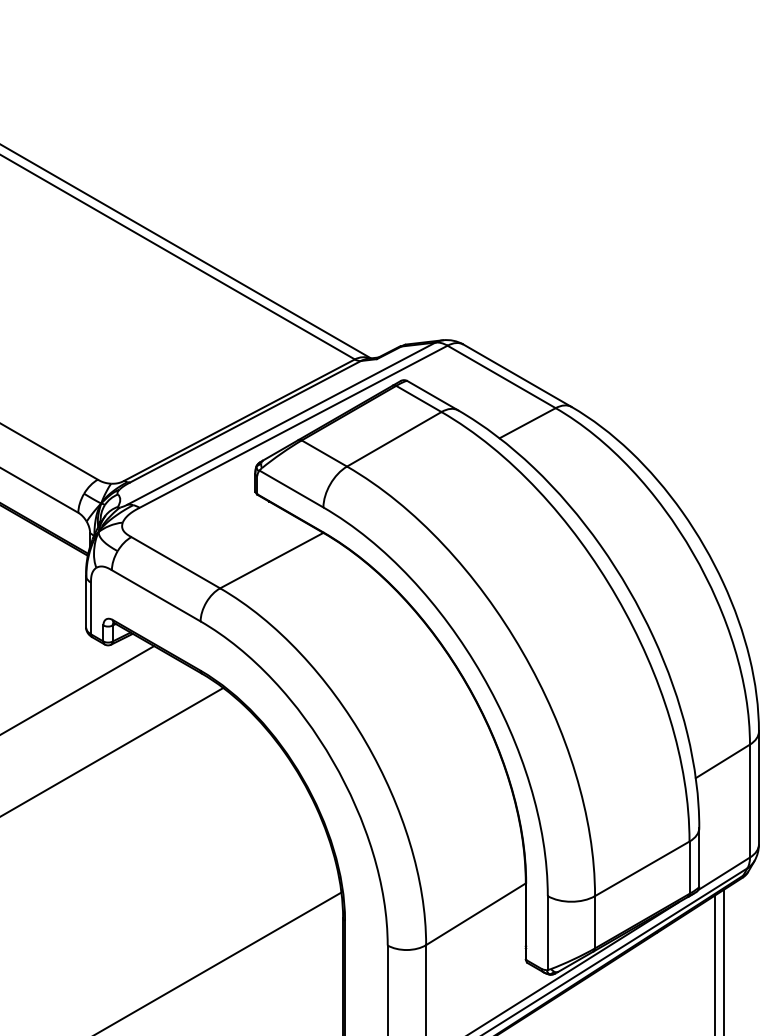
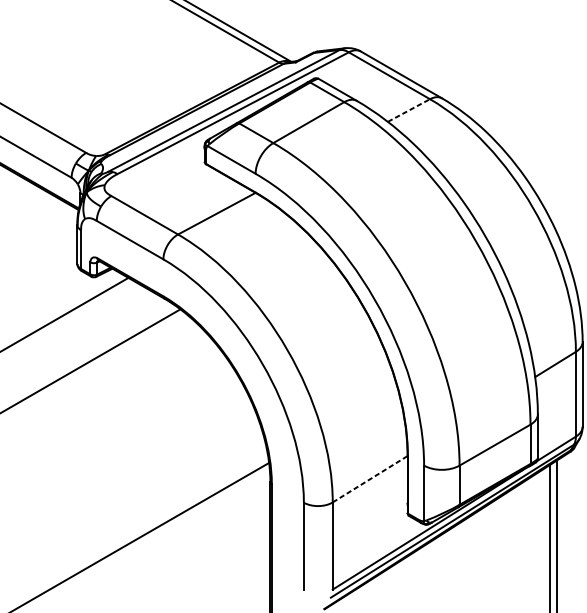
line: (527, 423) -> (408, 110), solid -> dashed
line: (475, 914) -> (369, 479), solid -> dashed

